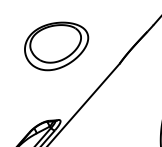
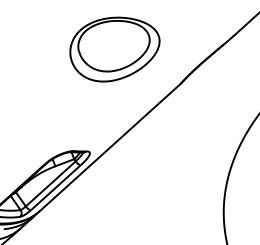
part: (56, 46) -> (114, 49), moved

